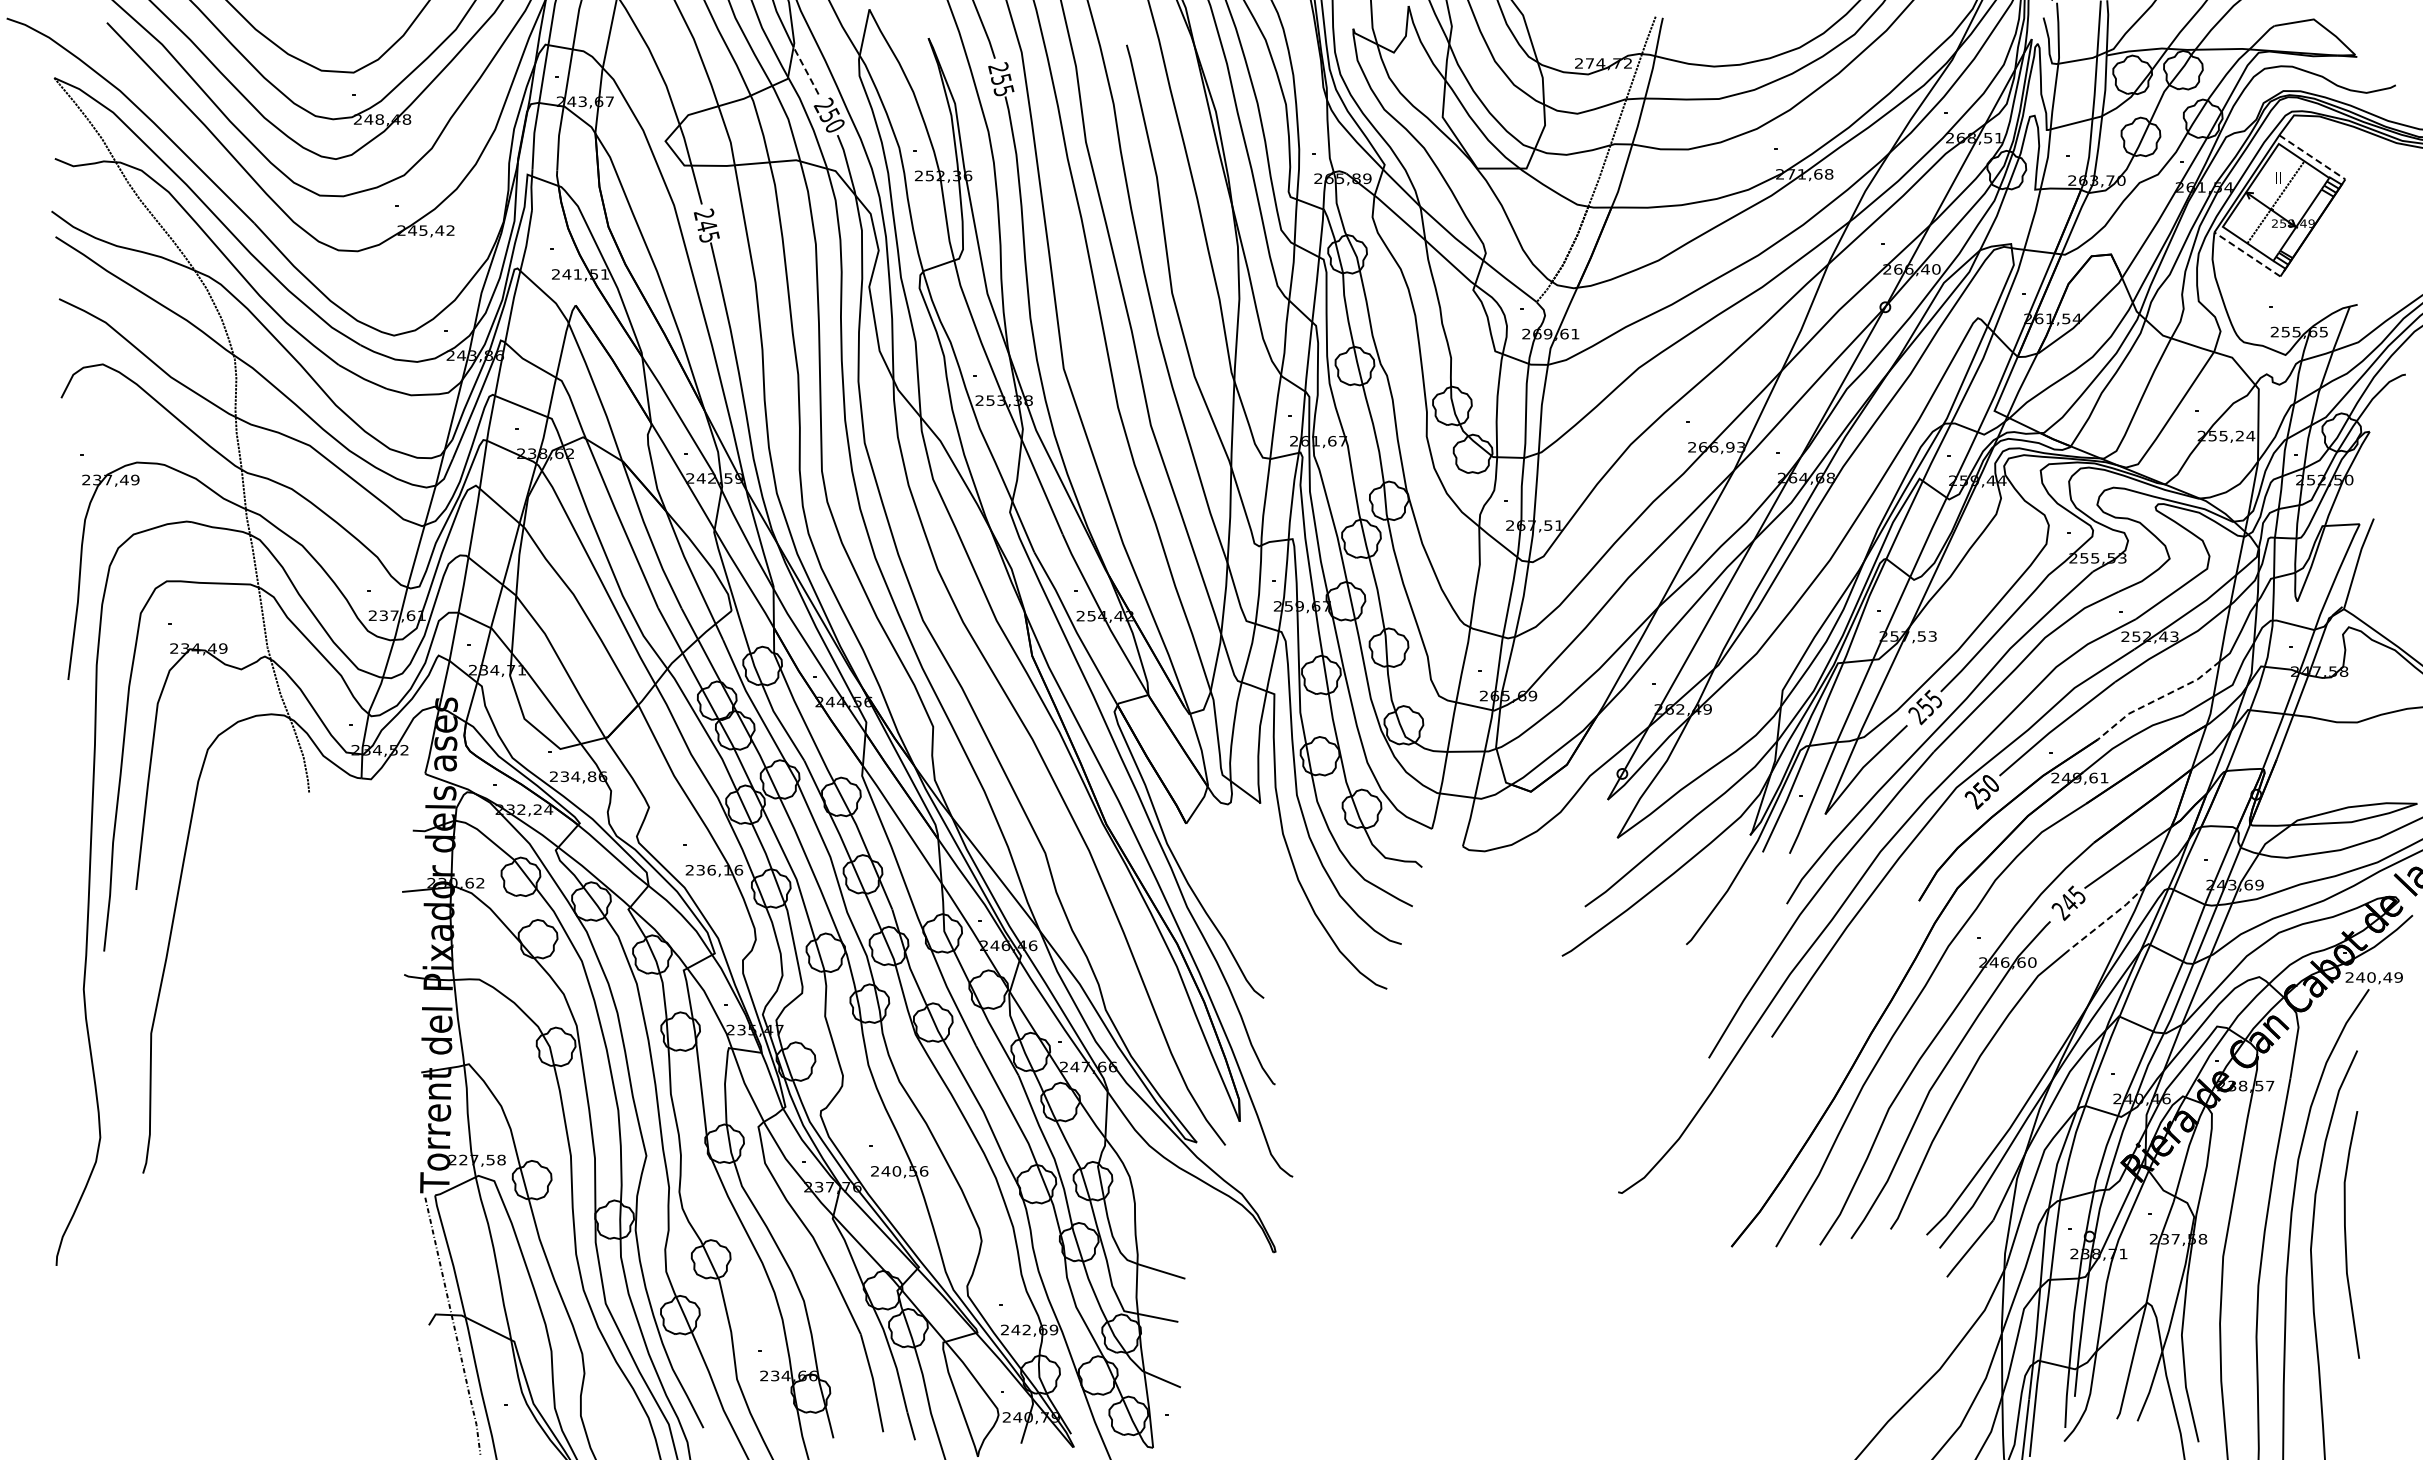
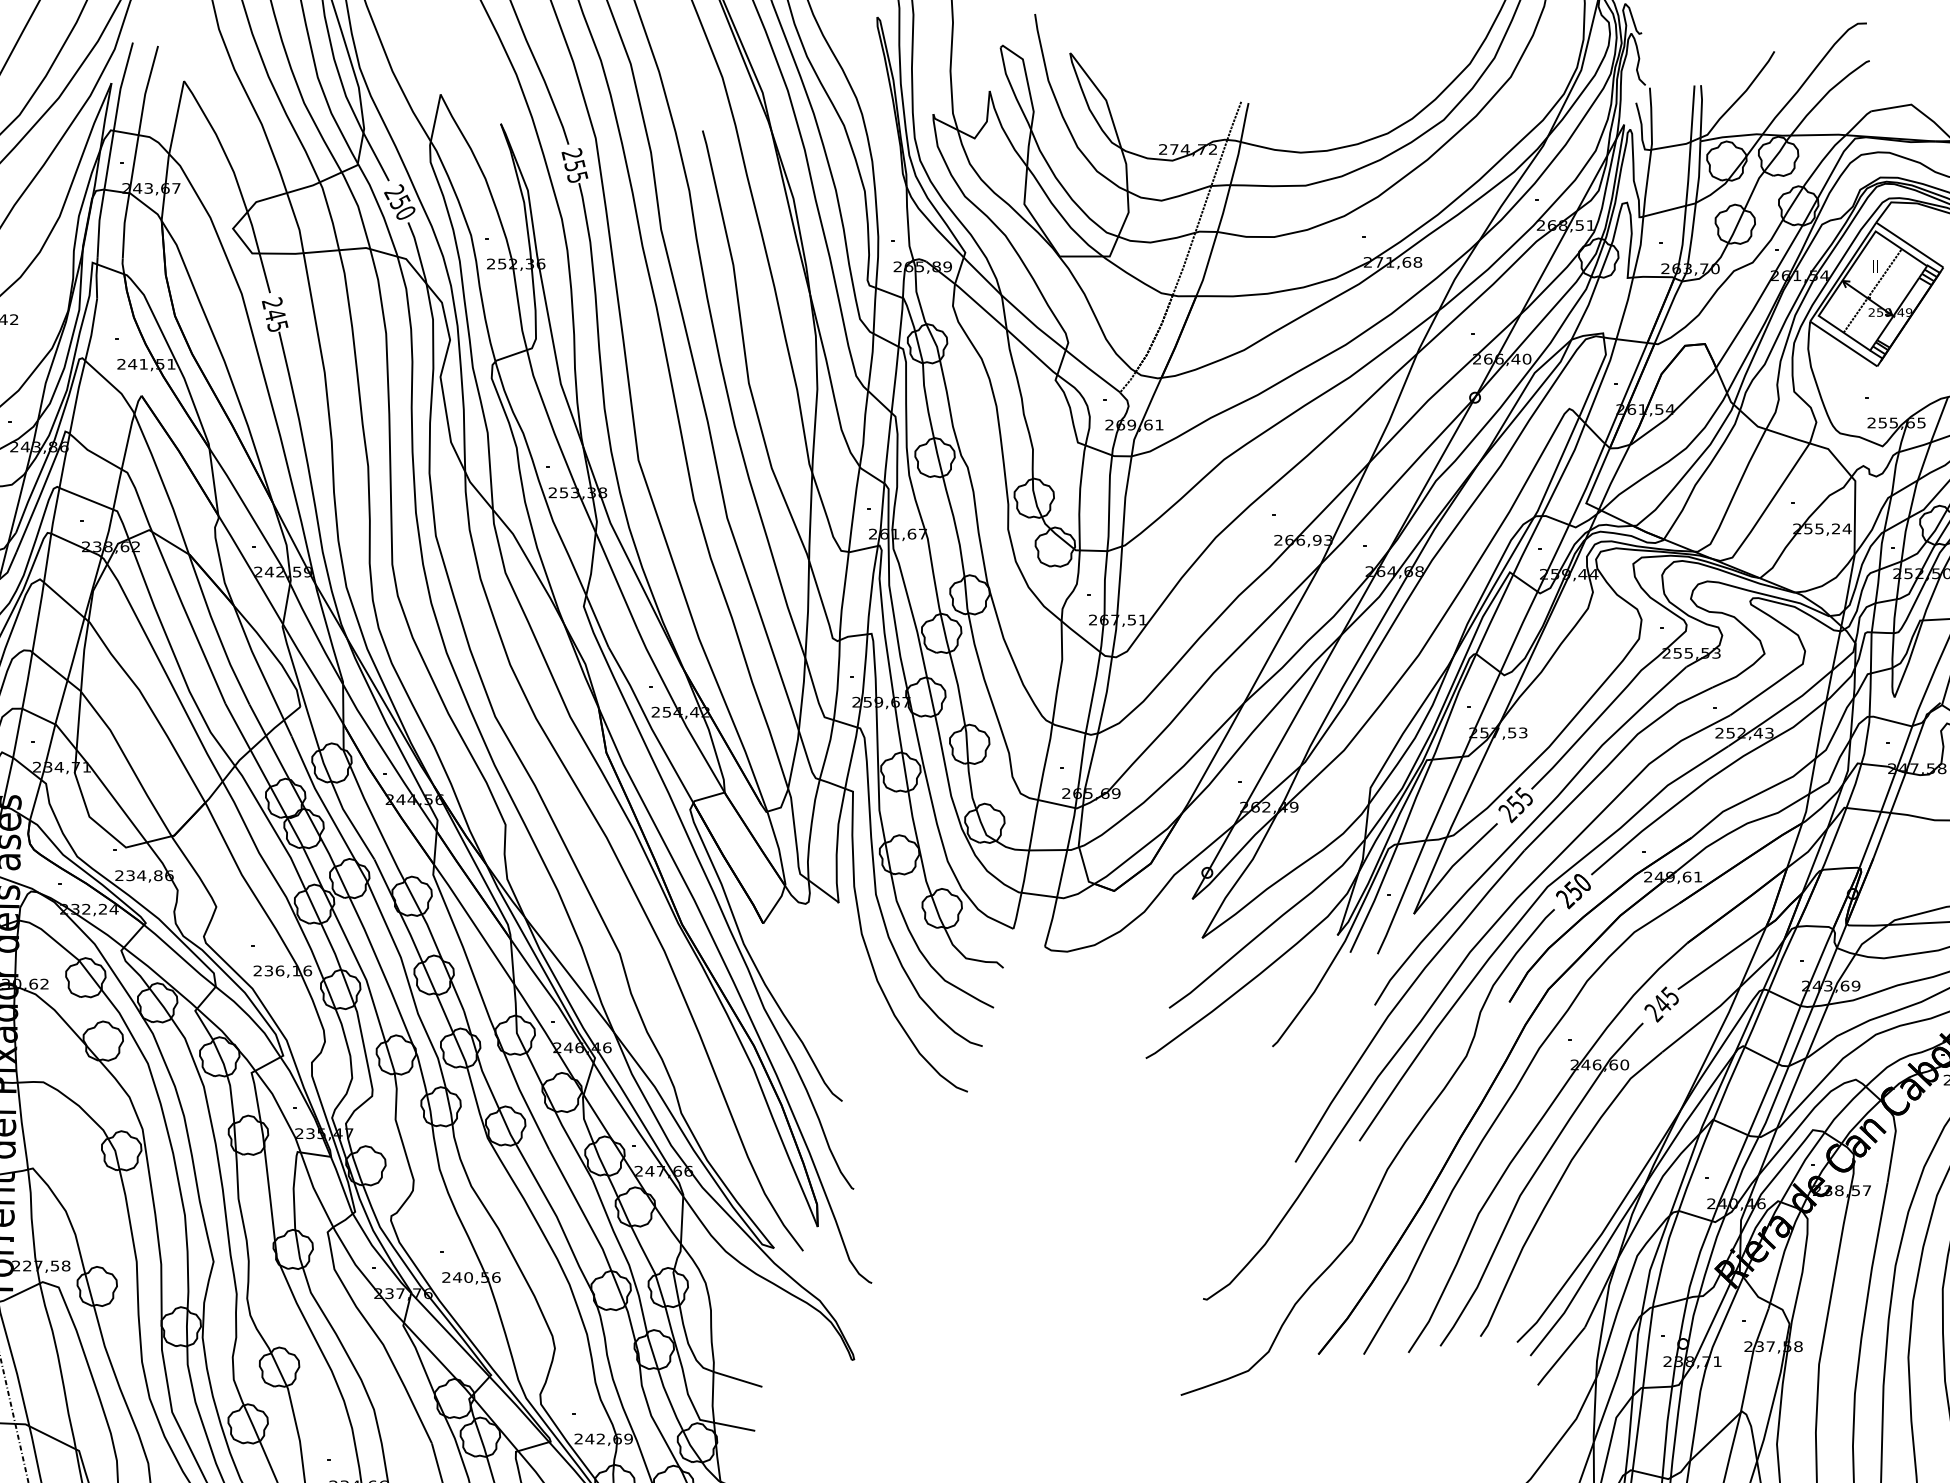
line: (806, 70) -> (376, 156), dashed -> solid
line: (2312, 157) -> (1910, 245), dashed -> solid
line: (2247, 254) -> (1843, 343), dashed -> solid
line: (2158, 699) -> (1753, 797), dashed -> solid
line: (2108, 918) -> (1702, 1020), dashed -> solid
curve: (1799, 1062) -> (1387, 1166), added

